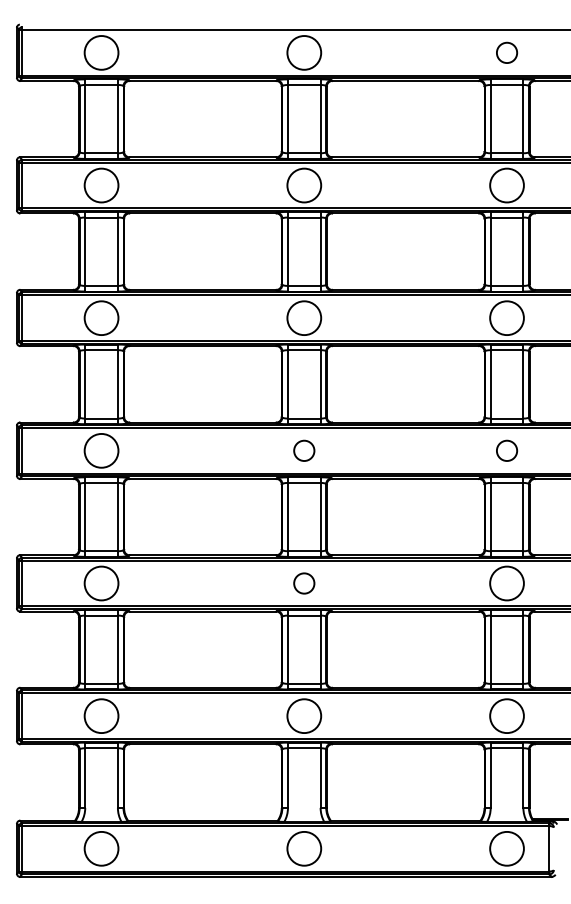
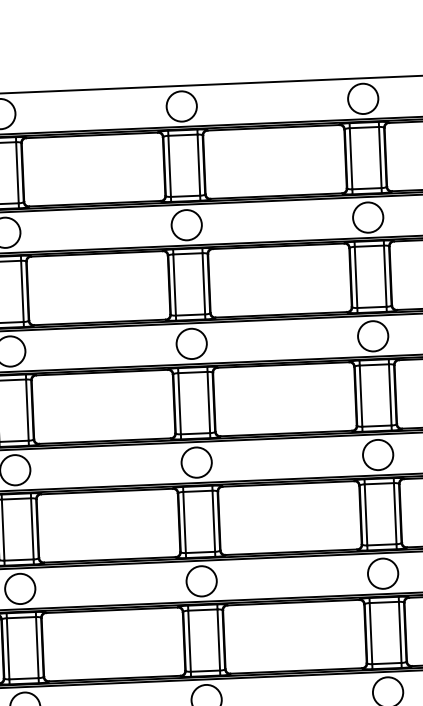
circle: (506, 52) -> (362, 98), size x1.67
circle: (304, 450) -> (196, 462), size x1.67
circle: (506, 450) -> (377, 454), size x1.67
circle: (304, 583) -> (201, 581), size x1.67

